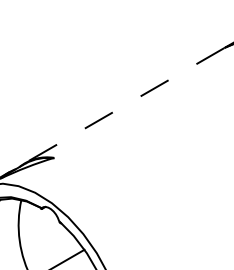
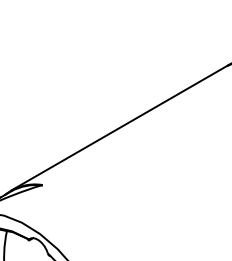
line: (124, 105) -> (118, 128), dashed -> solid

